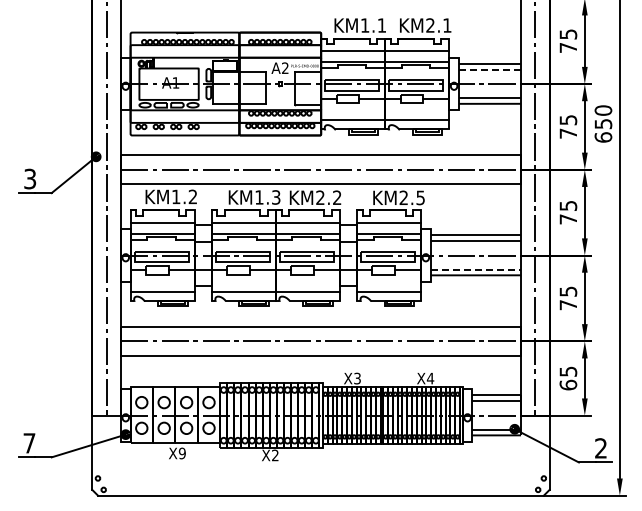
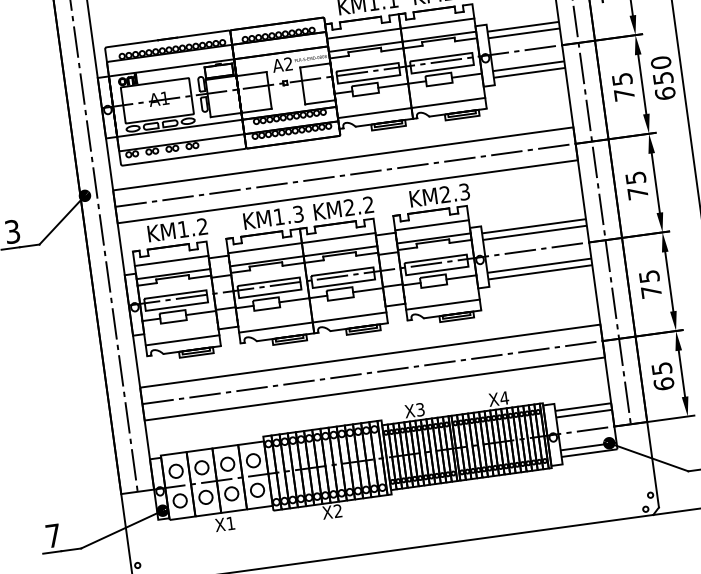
line: (489, 69) -> (523, 33), dashed -> solid
text: (420, 197) -> (464, 191), KM2.5 -> KM2.3
line: (476, 269) -> (540, 265), dashed -> solid
text: (181, 453) -> (229, 523), X9 -> X1

